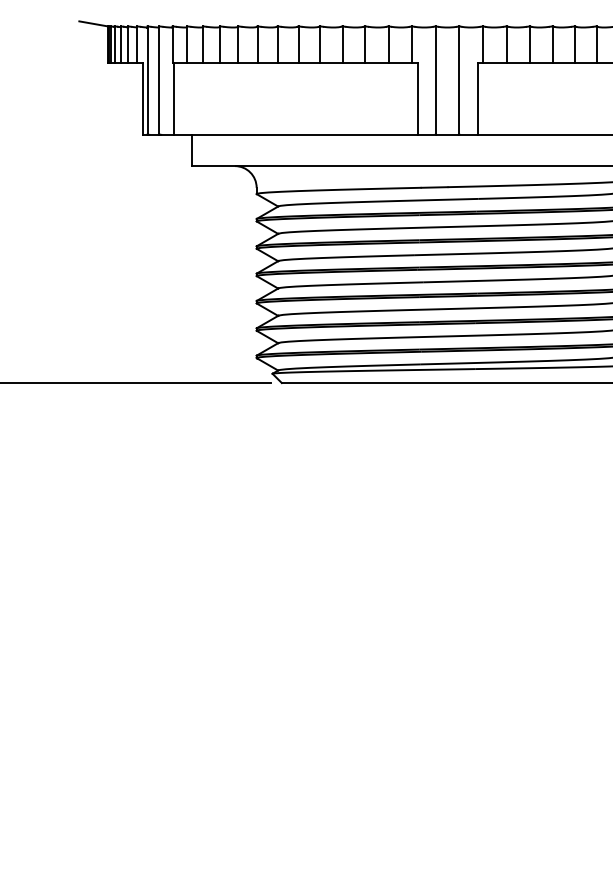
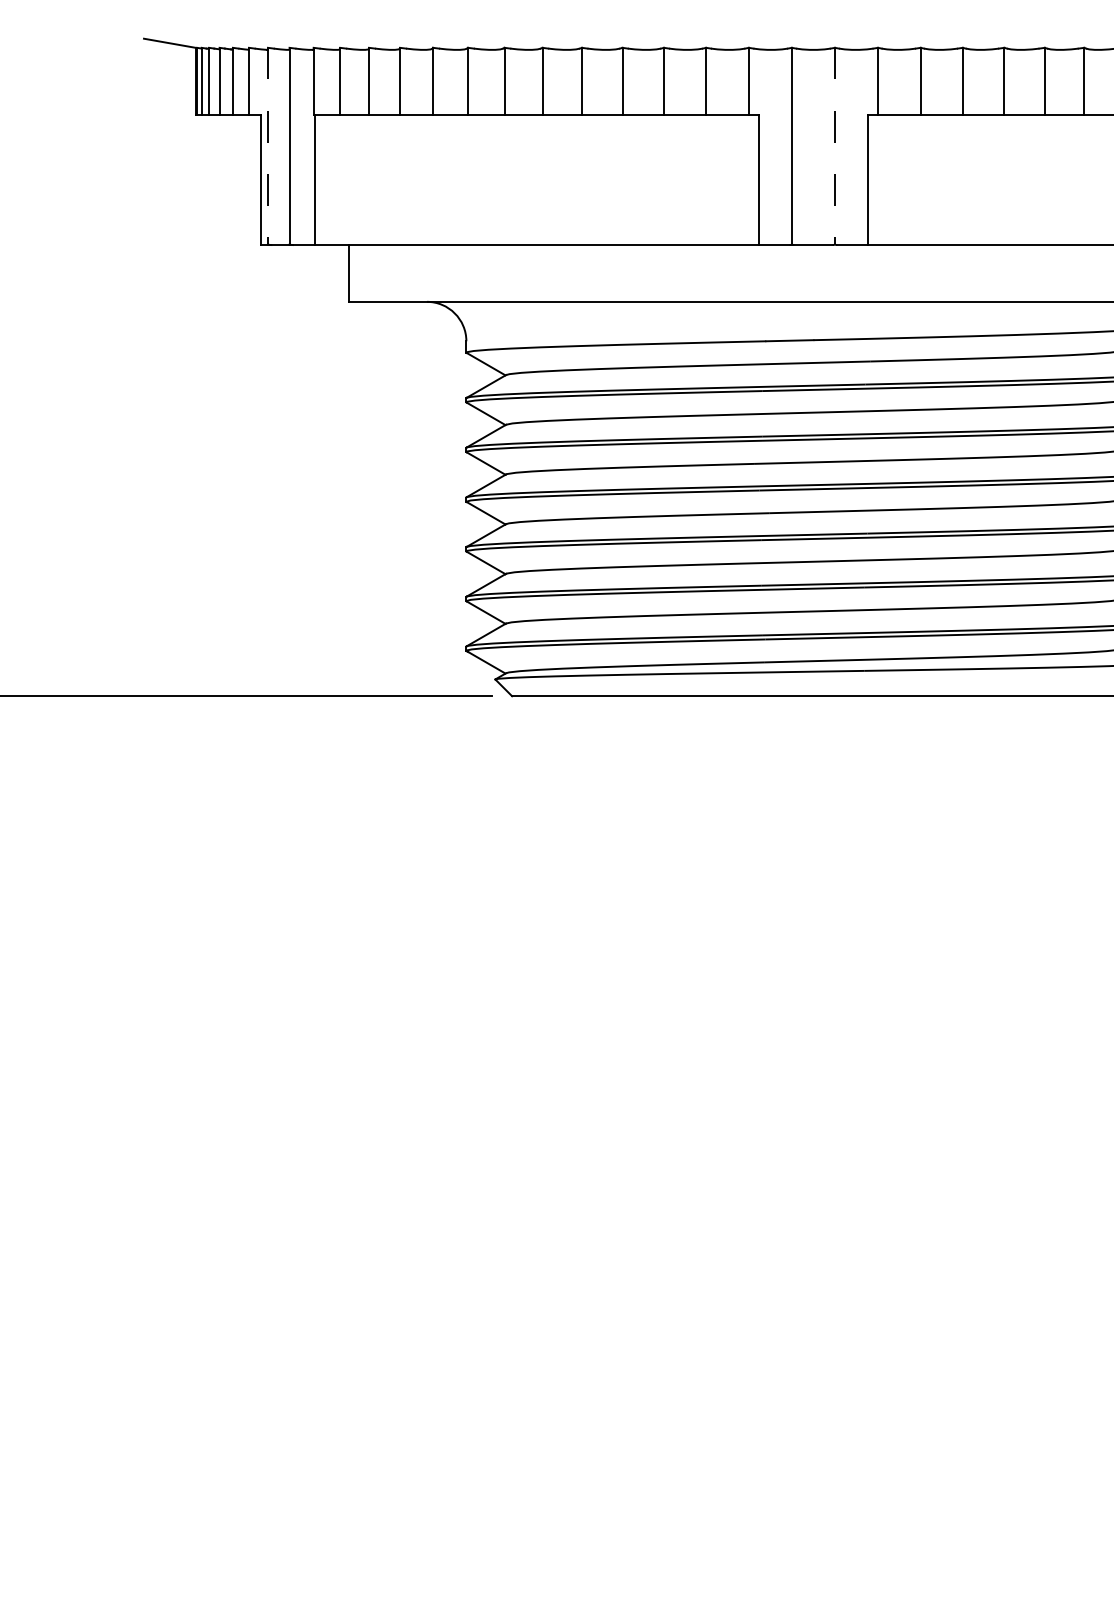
line: (147, 81) -> (267, 148), solid -> dashed
line: (459, 81) -> (835, 148), solid -> dashed

